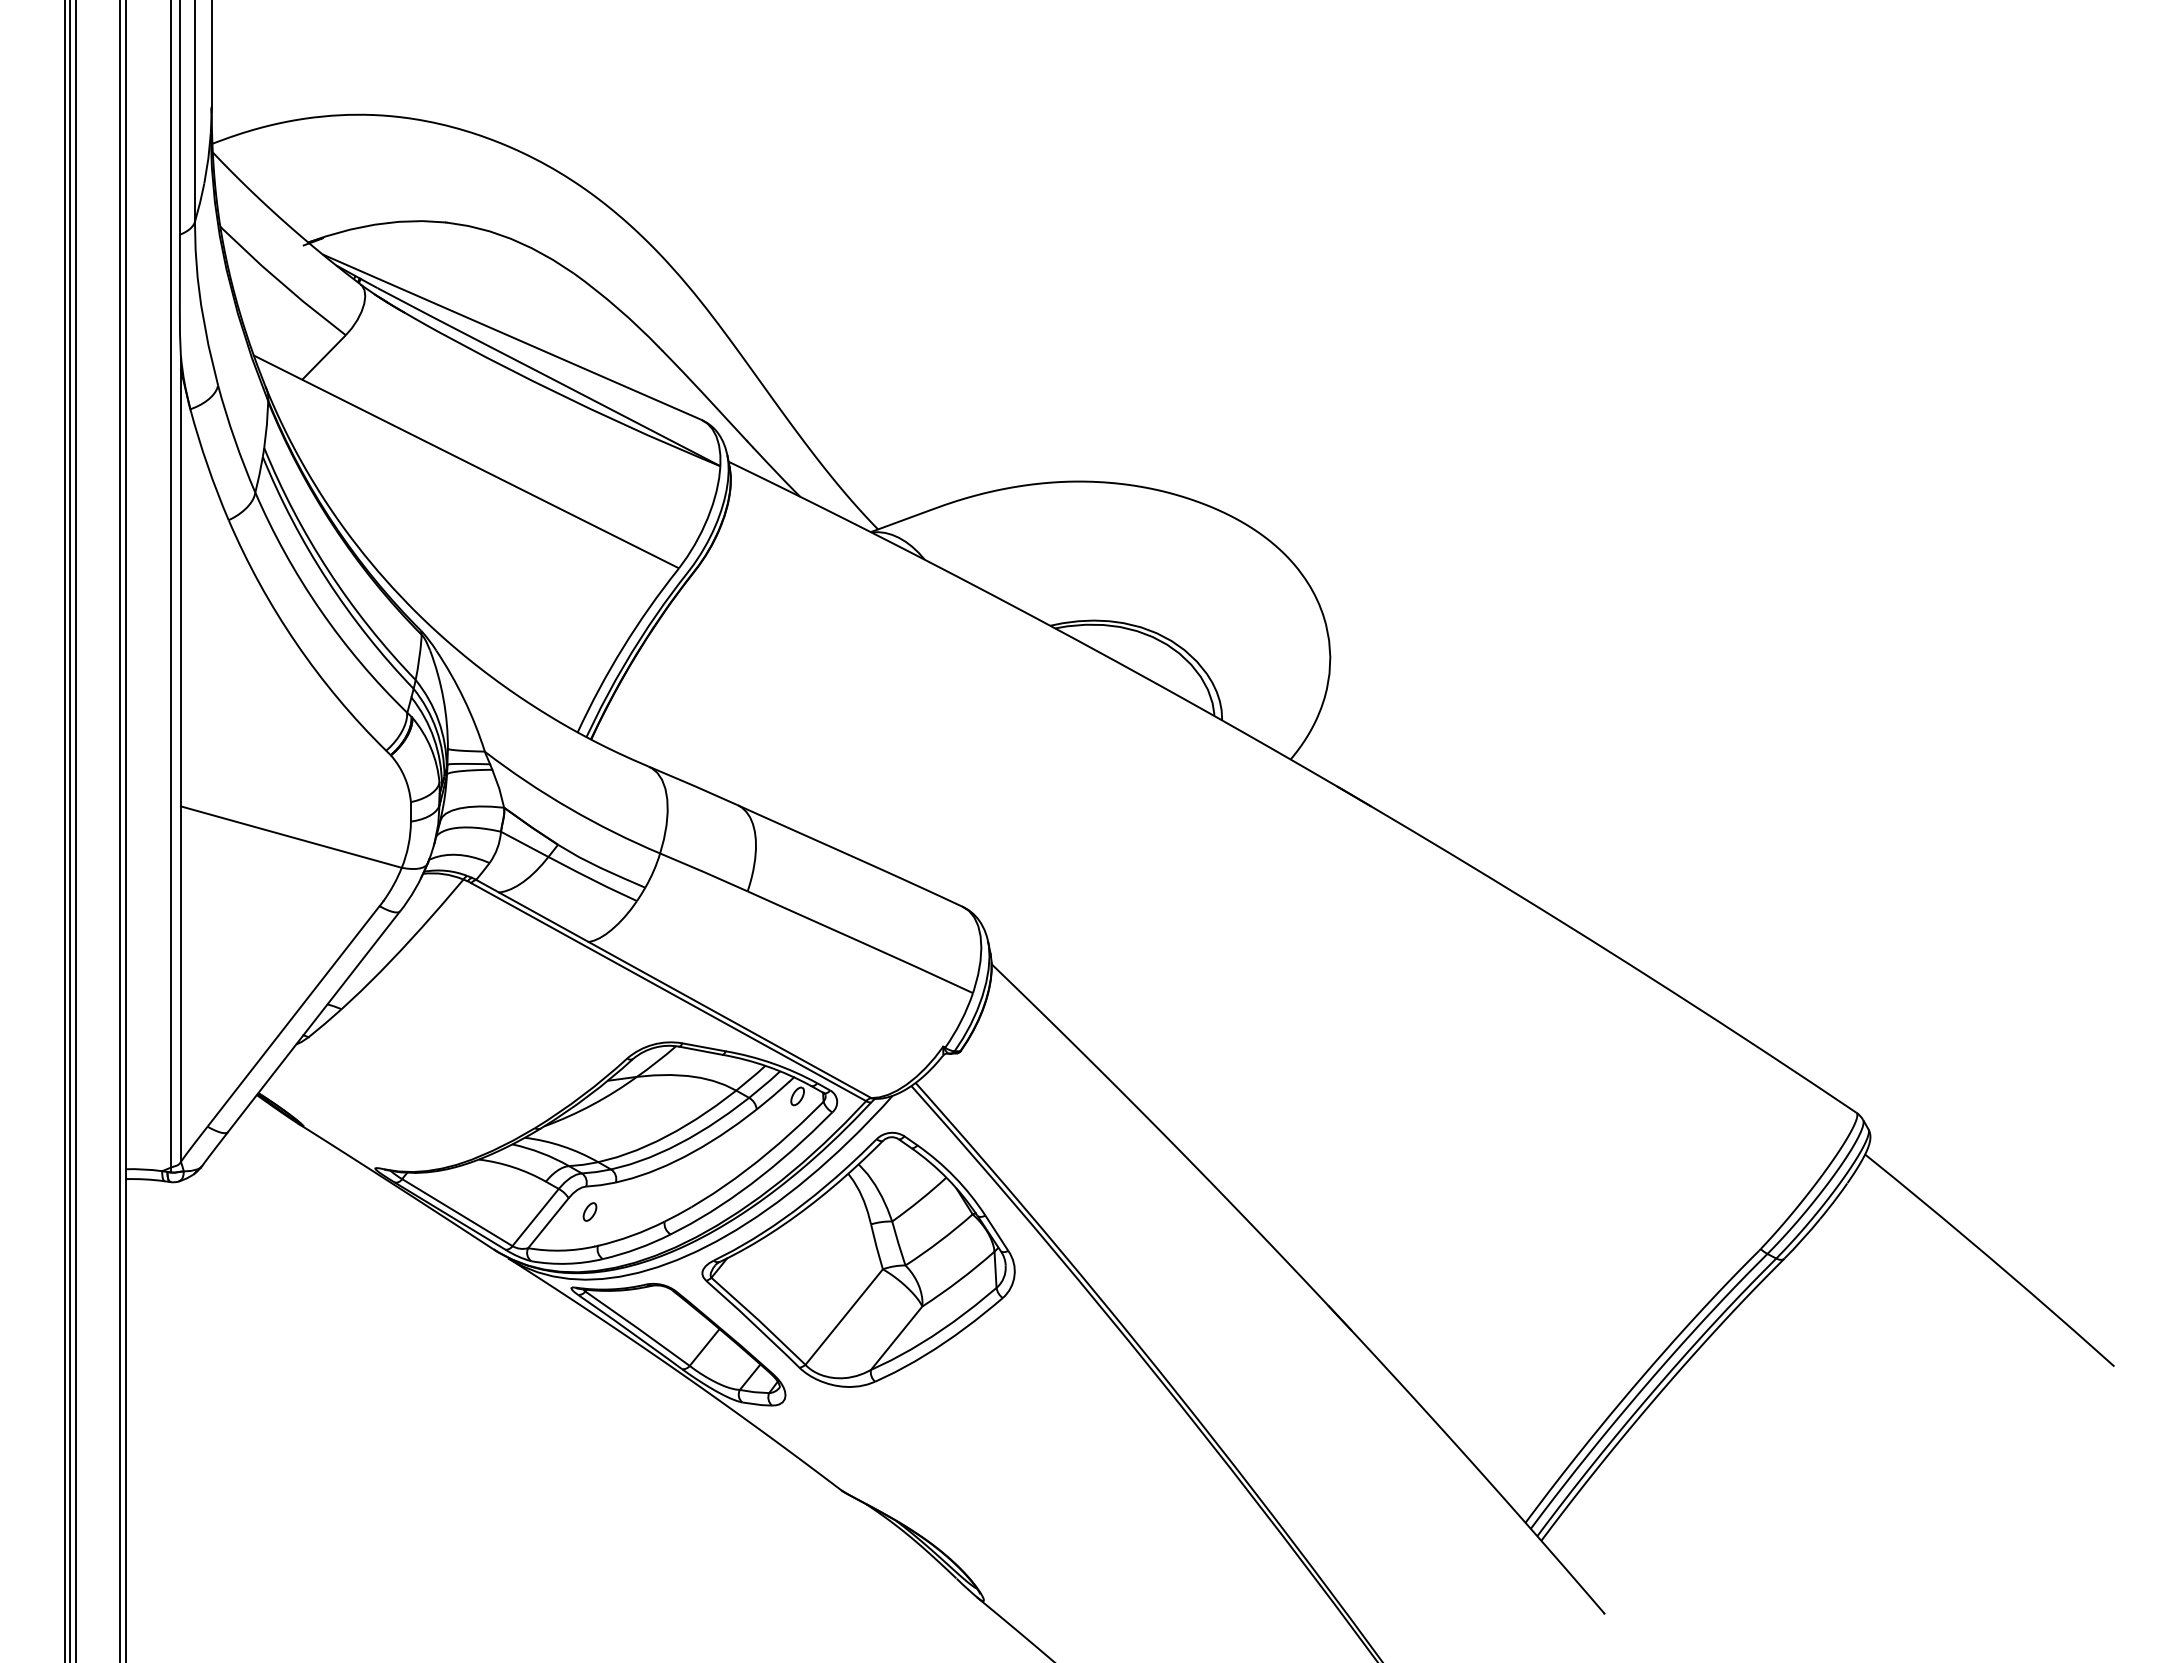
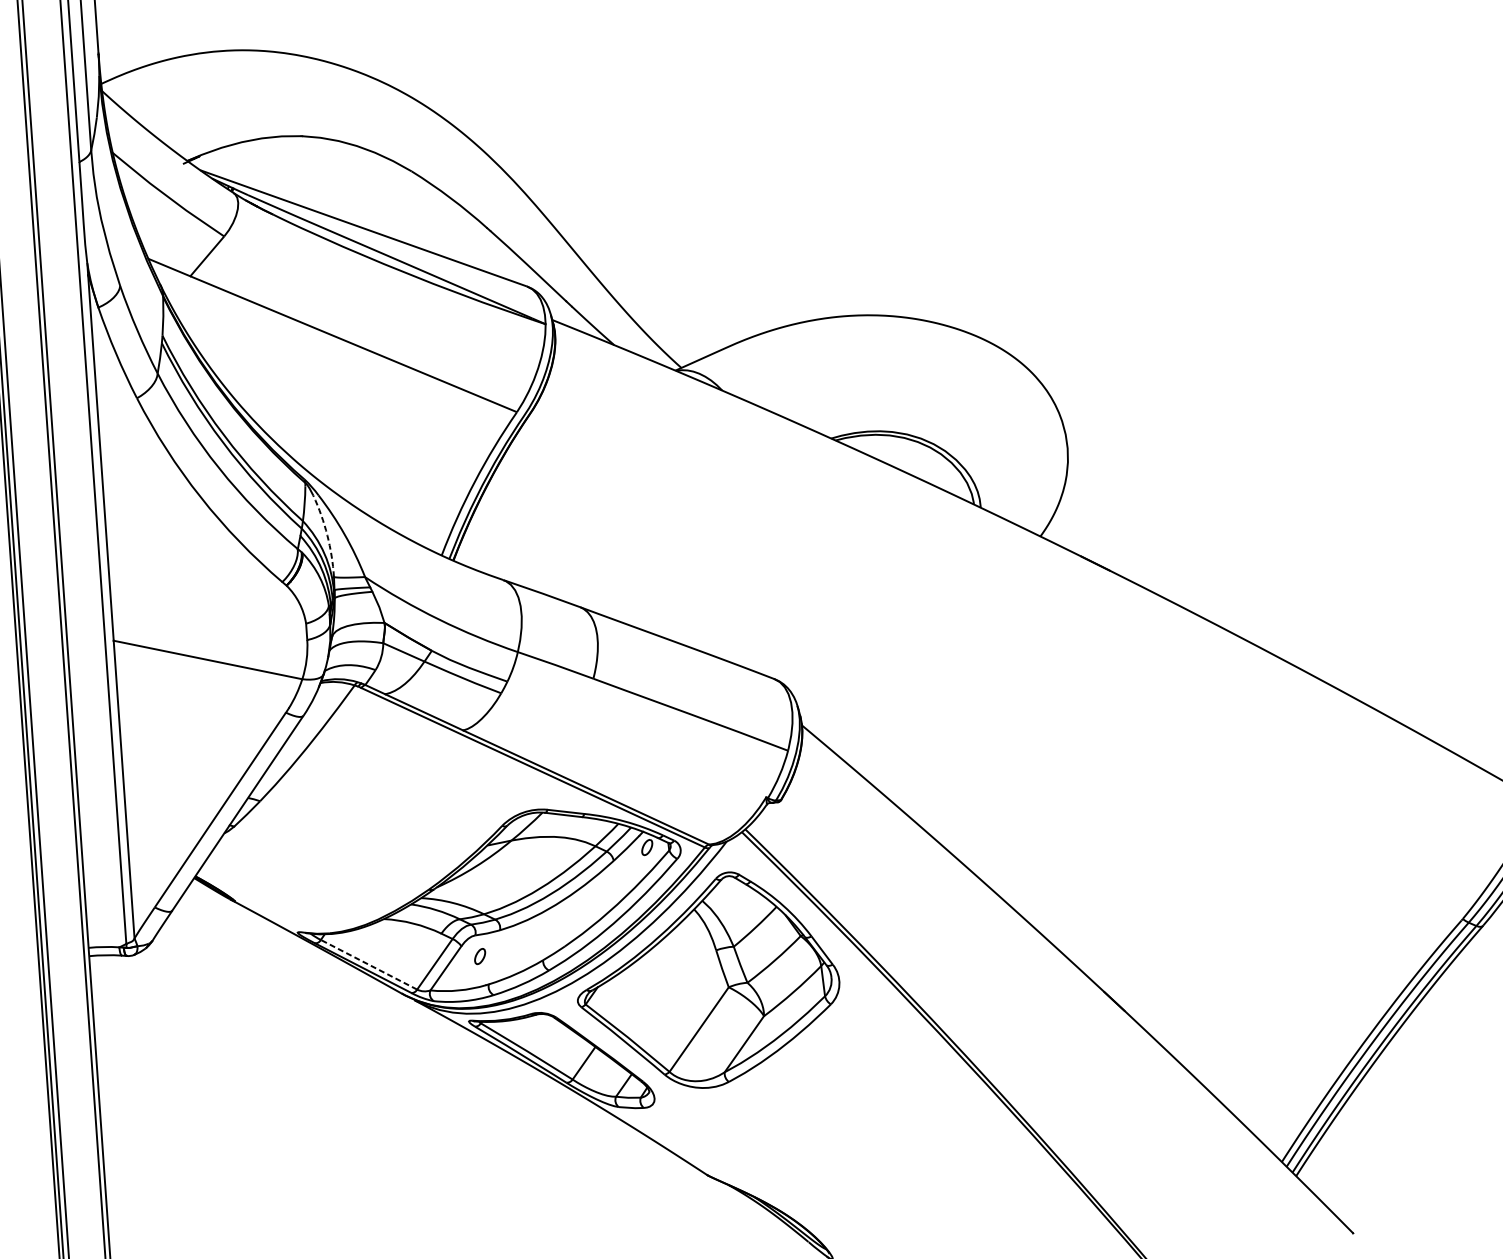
arc: (443, 698) -> (327, 534), solid -> dashed
line: (457, 1212) -> (369, 964), solid -> dashed

